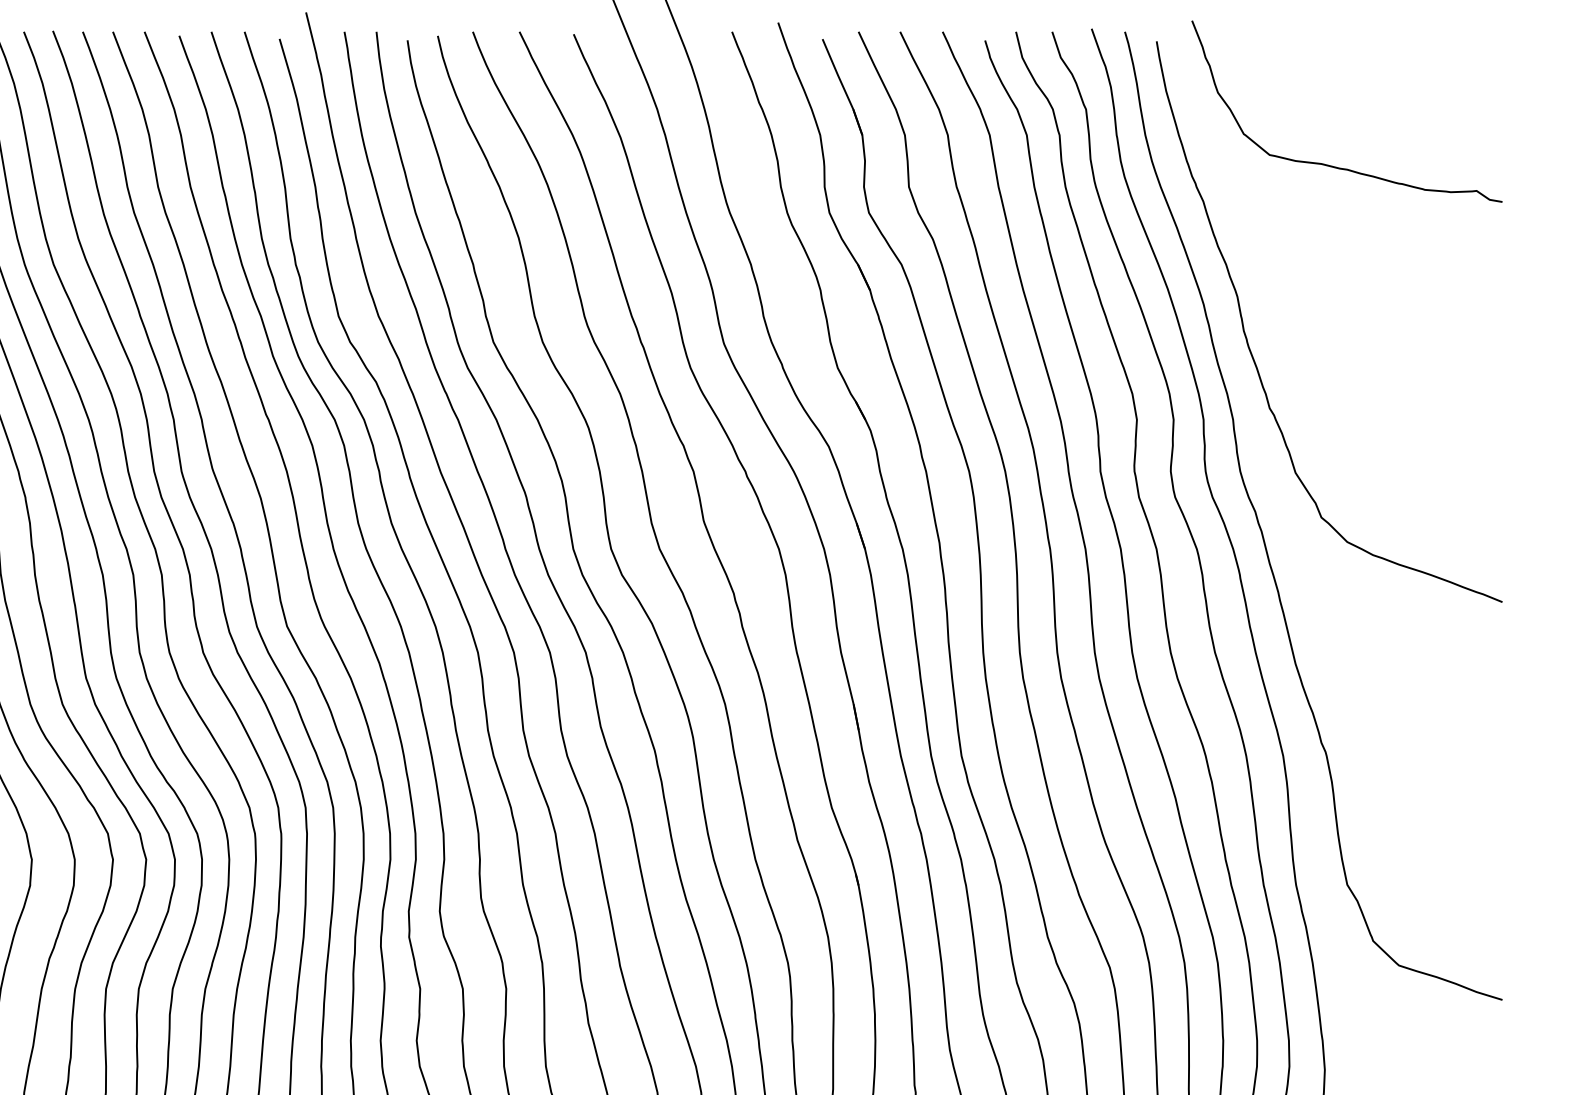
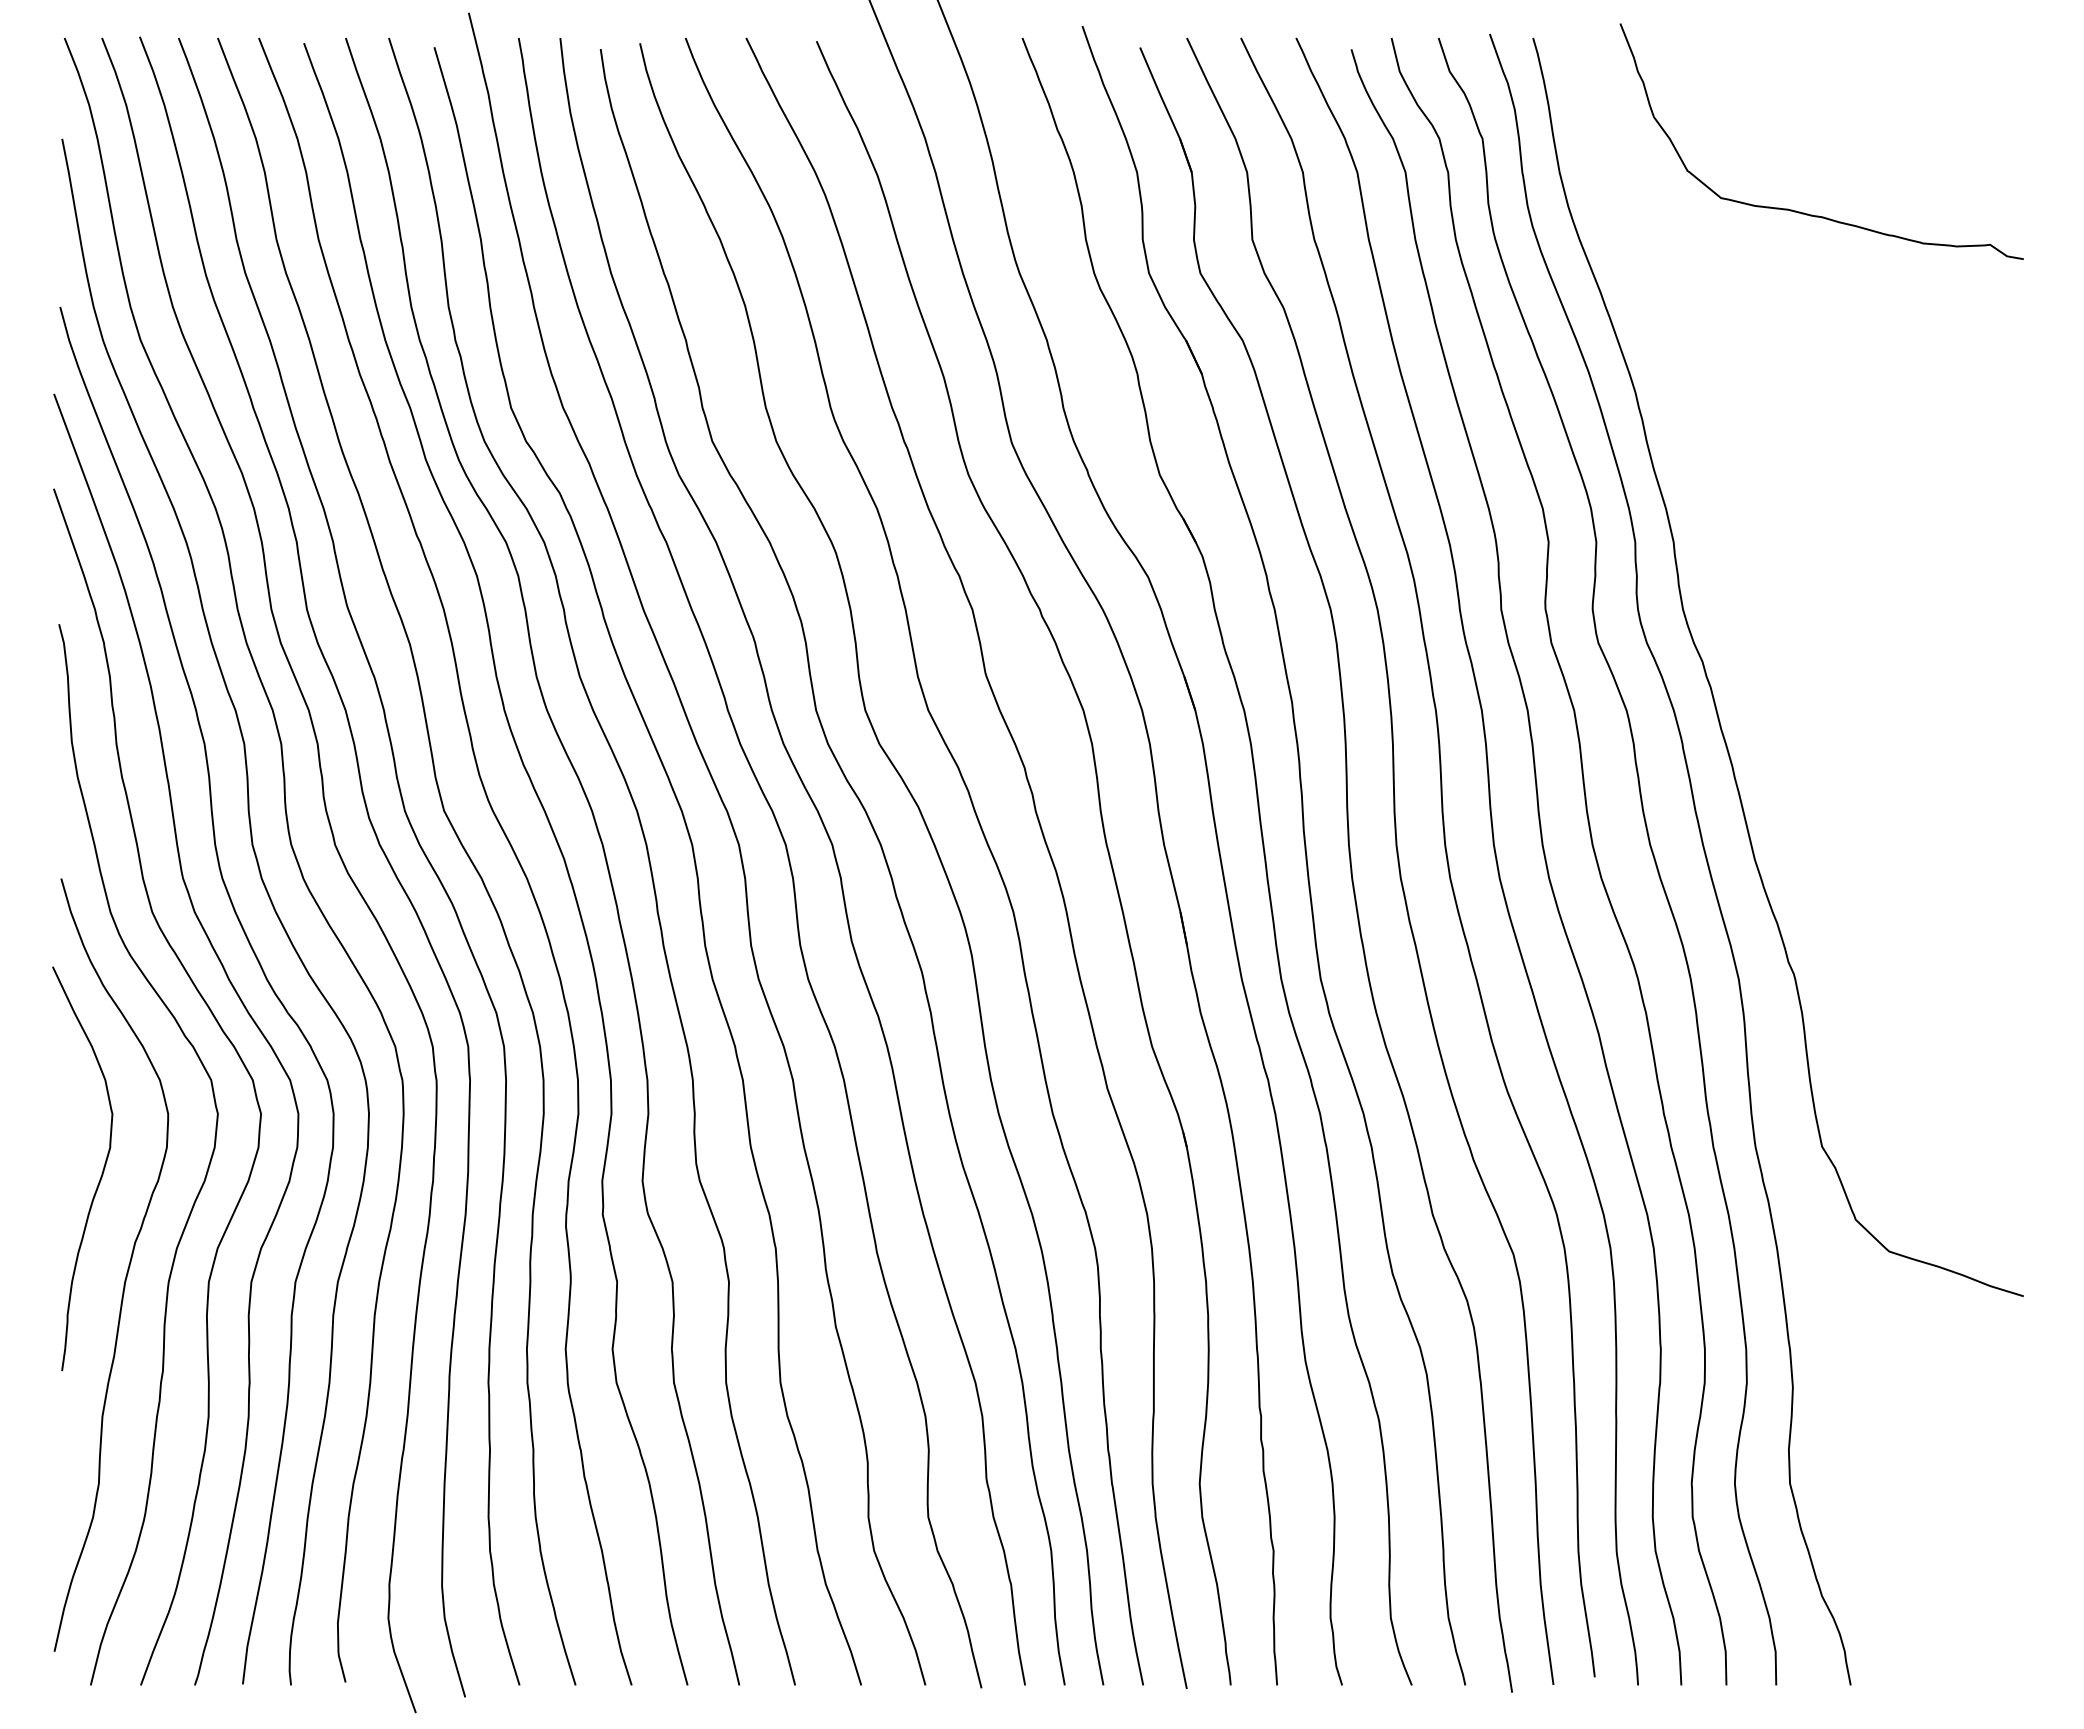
curve: (1251, 351) -> (1697, 453), removed

